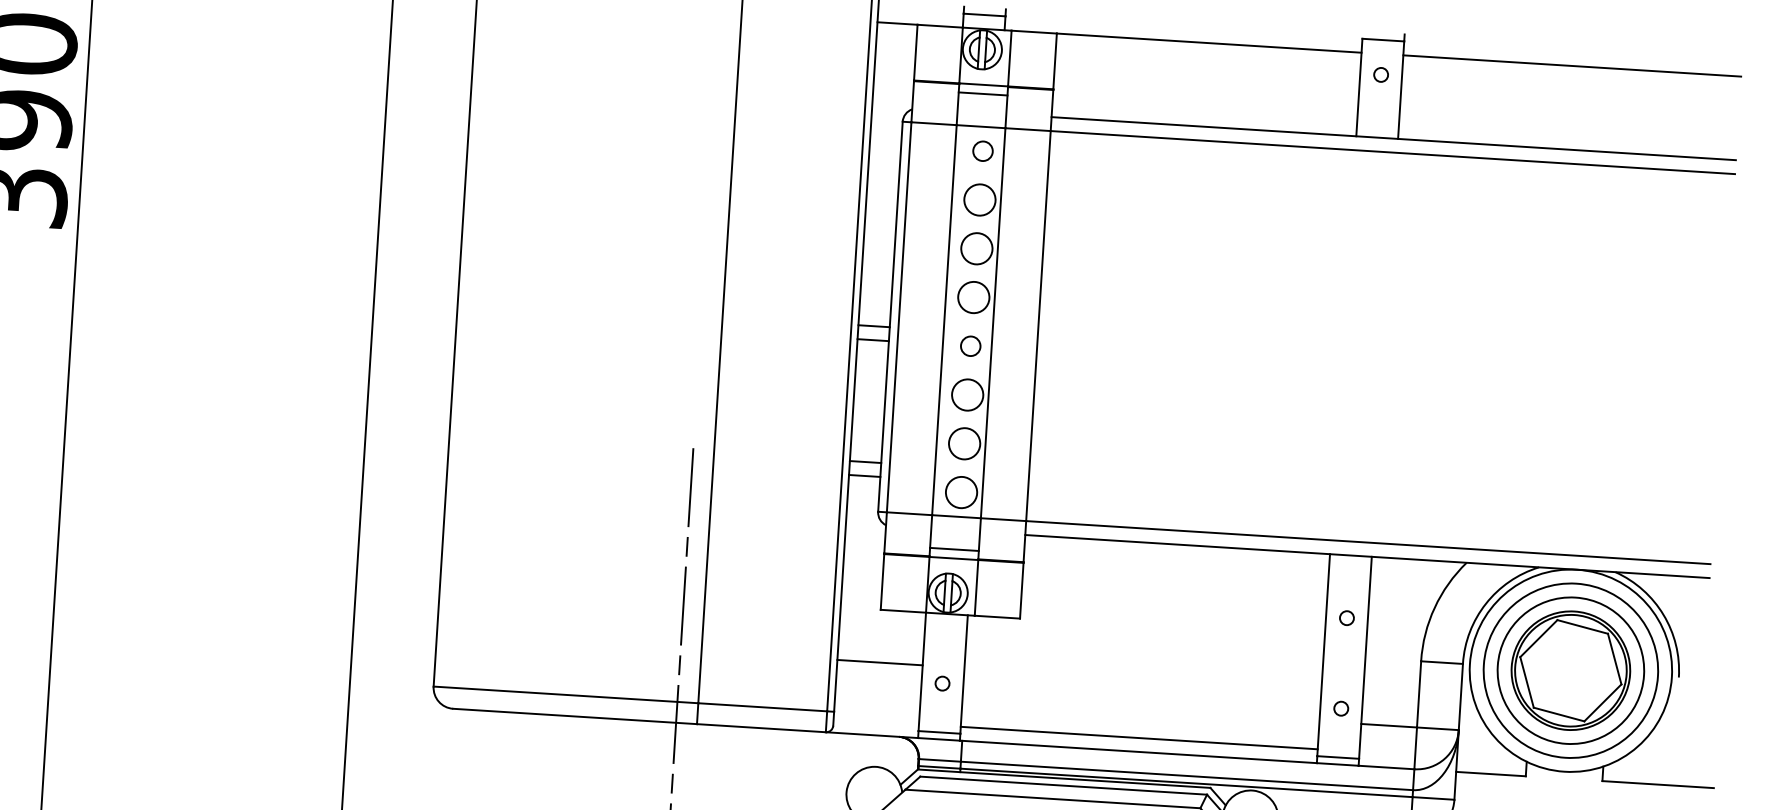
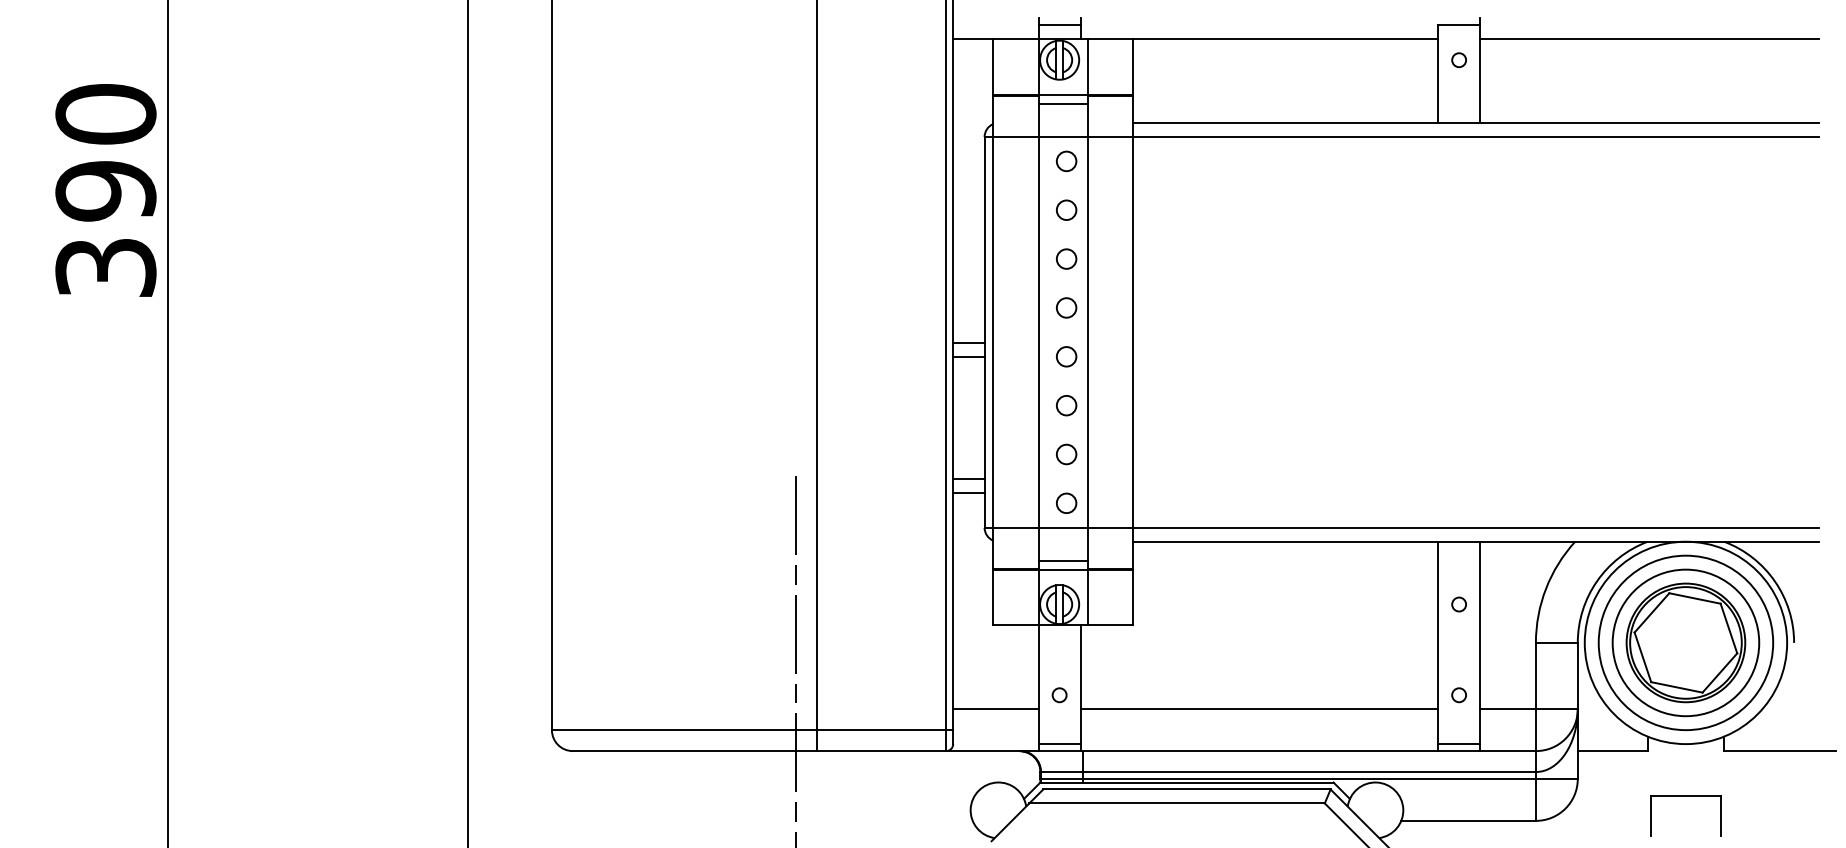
circle: (979, 200) -> (1066, 210), size x0.62
circle: (976, 248) -> (1066, 258), size x0.62
circle: (973, 297) -> (1066, 307), size x0.62
circle: (967, 394) -> (1066, 405), size x0.62
circle: (964, 443) -> (1066, 454), size x0.62
circle: (961, 492) -> (1066, 503), size x0.62
line: (879, 662) -> (995, 709), moved
line: (1139, 738) -> (1259, 709), moved

